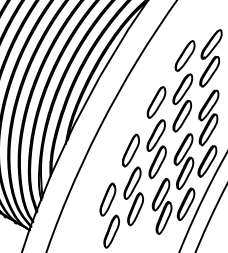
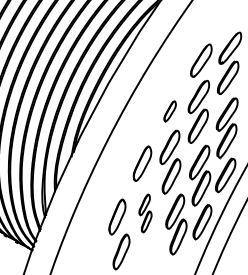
part: (155, 102) -> (169, 111), size x0.6
part: (133, 196) -> (145, 213), size x0.6

